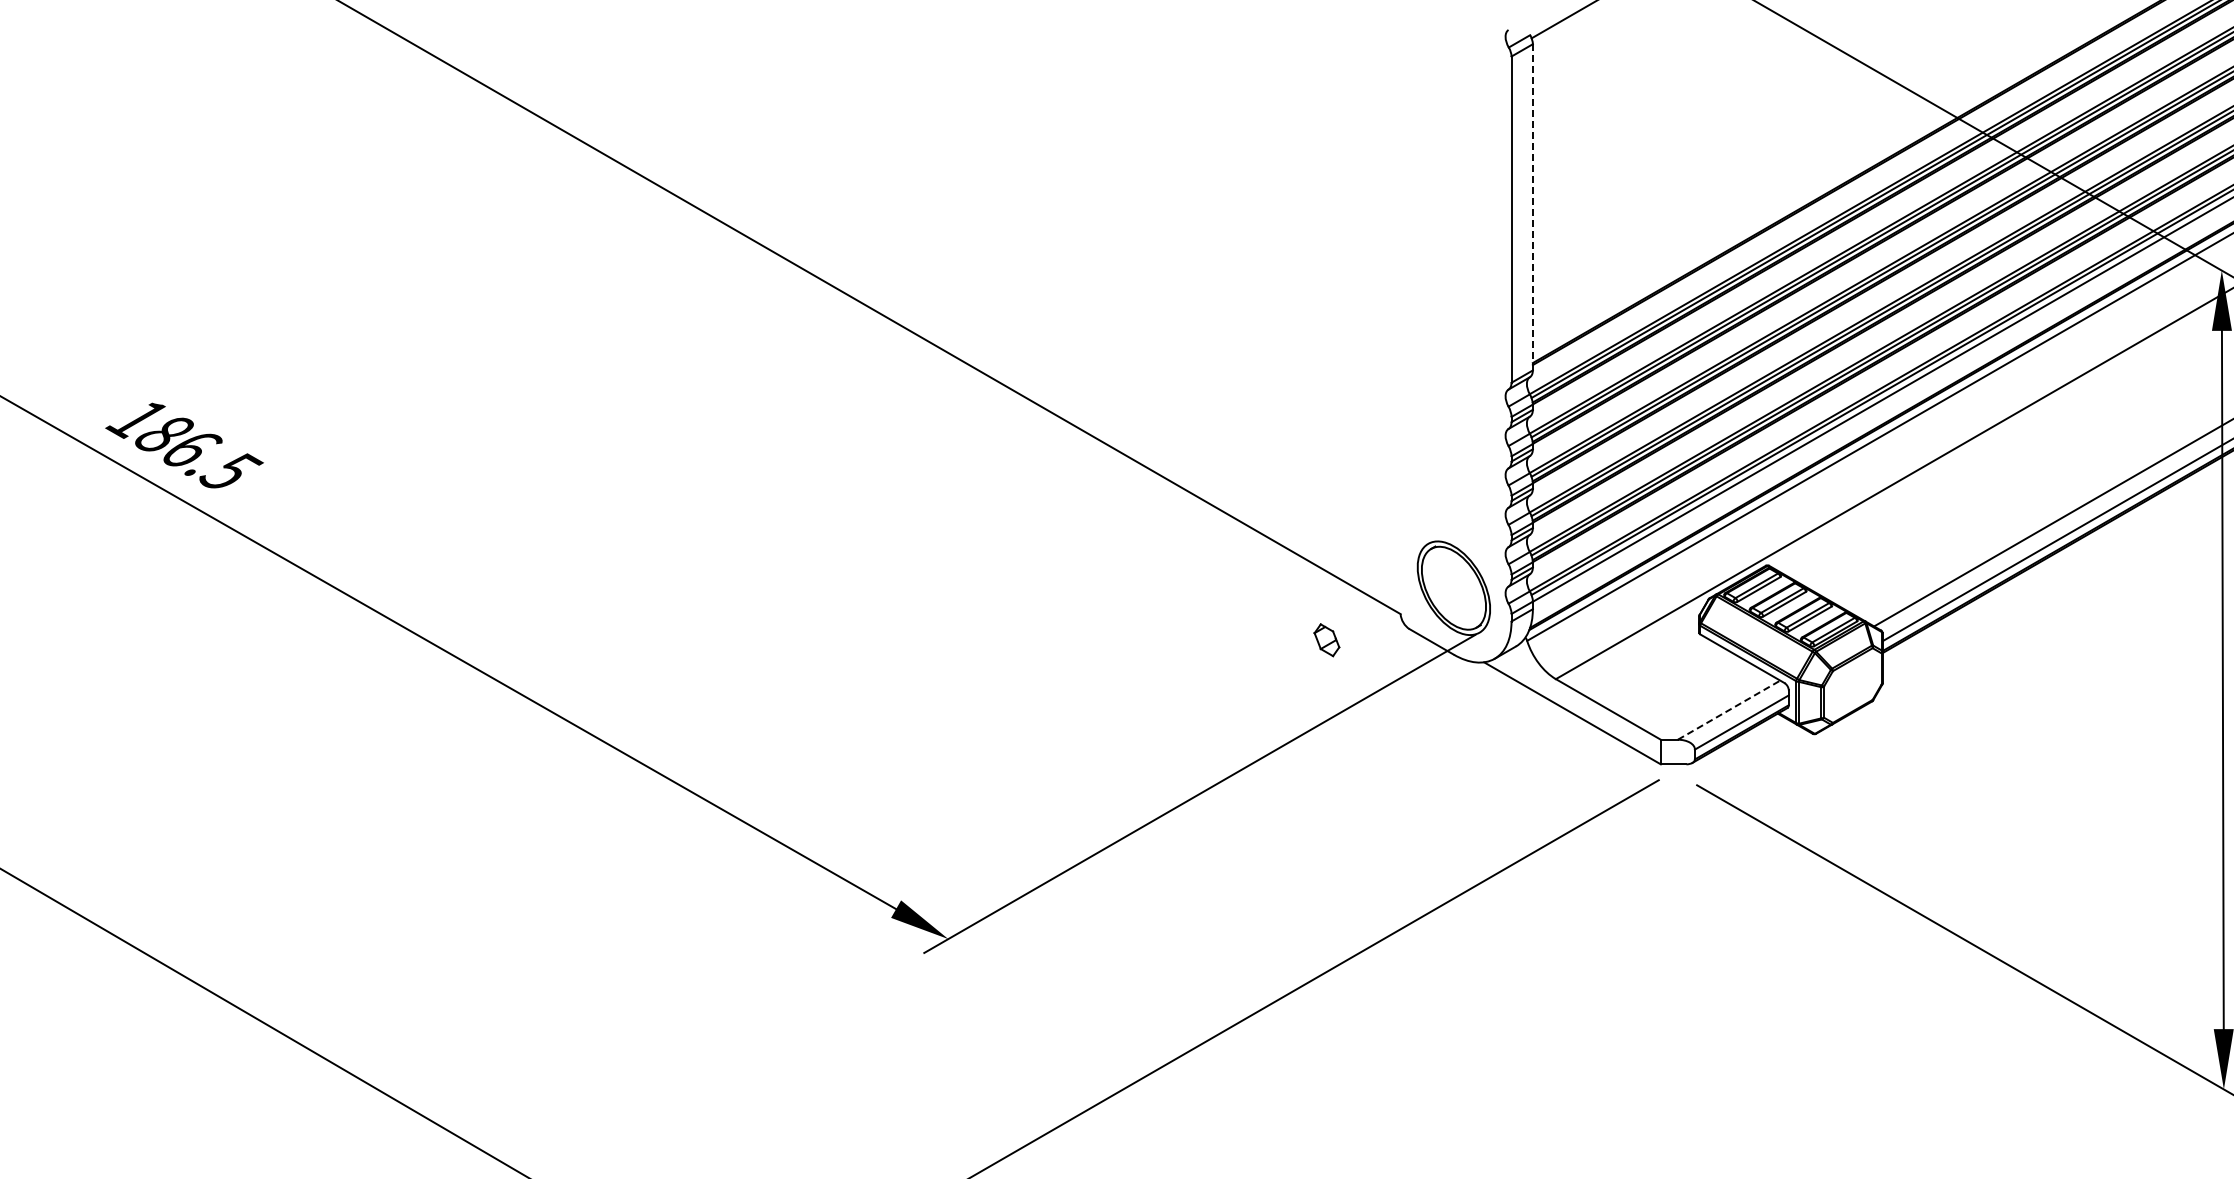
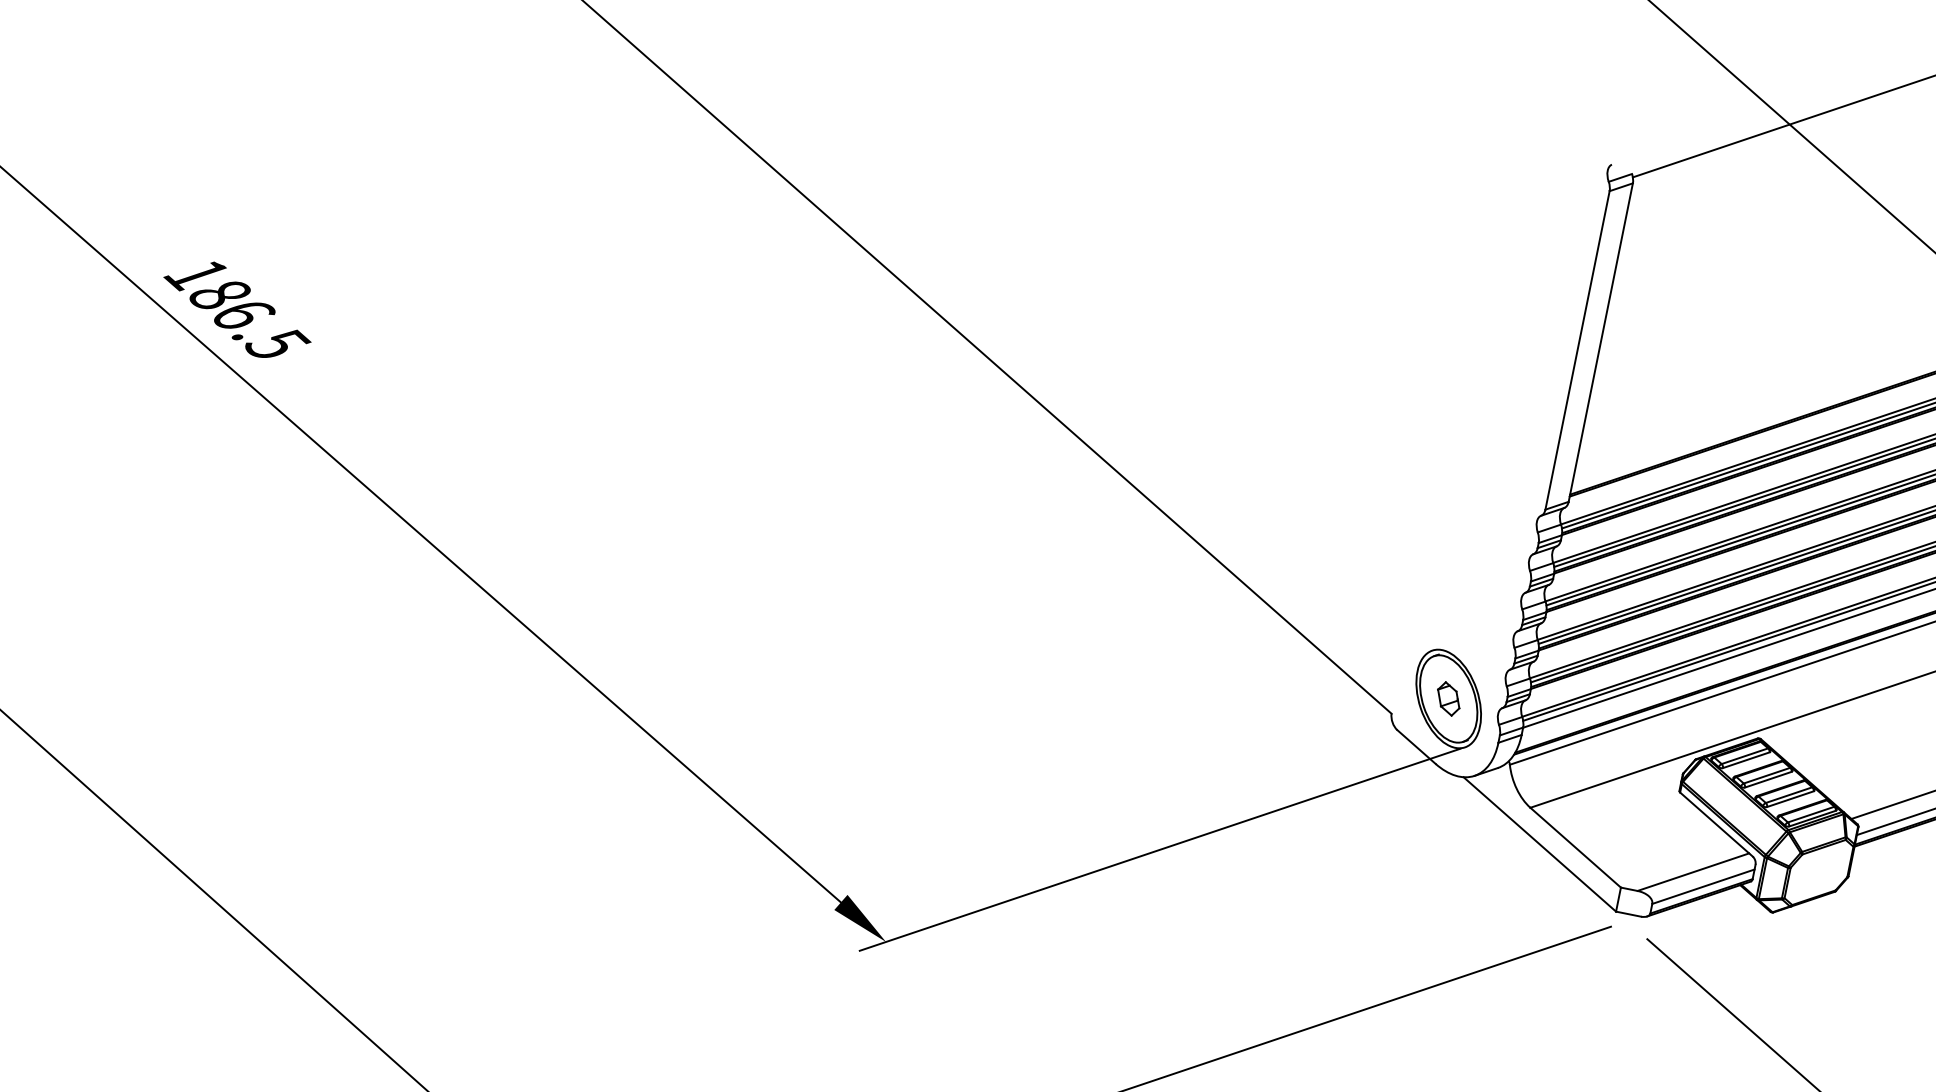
line: (1532, 206) -> (1600, 341), dashed -> solid
part: (1326, 640) -> (1448, 699), moved
line: (1729, 709) -> (1693, 871), dashed -> solid

